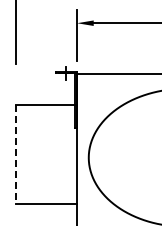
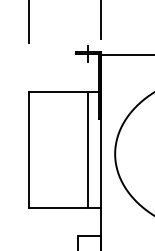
line: (16, 154) -> (29, 150), dashed -> solid
line: (65, 154) -> (87, 150), added

